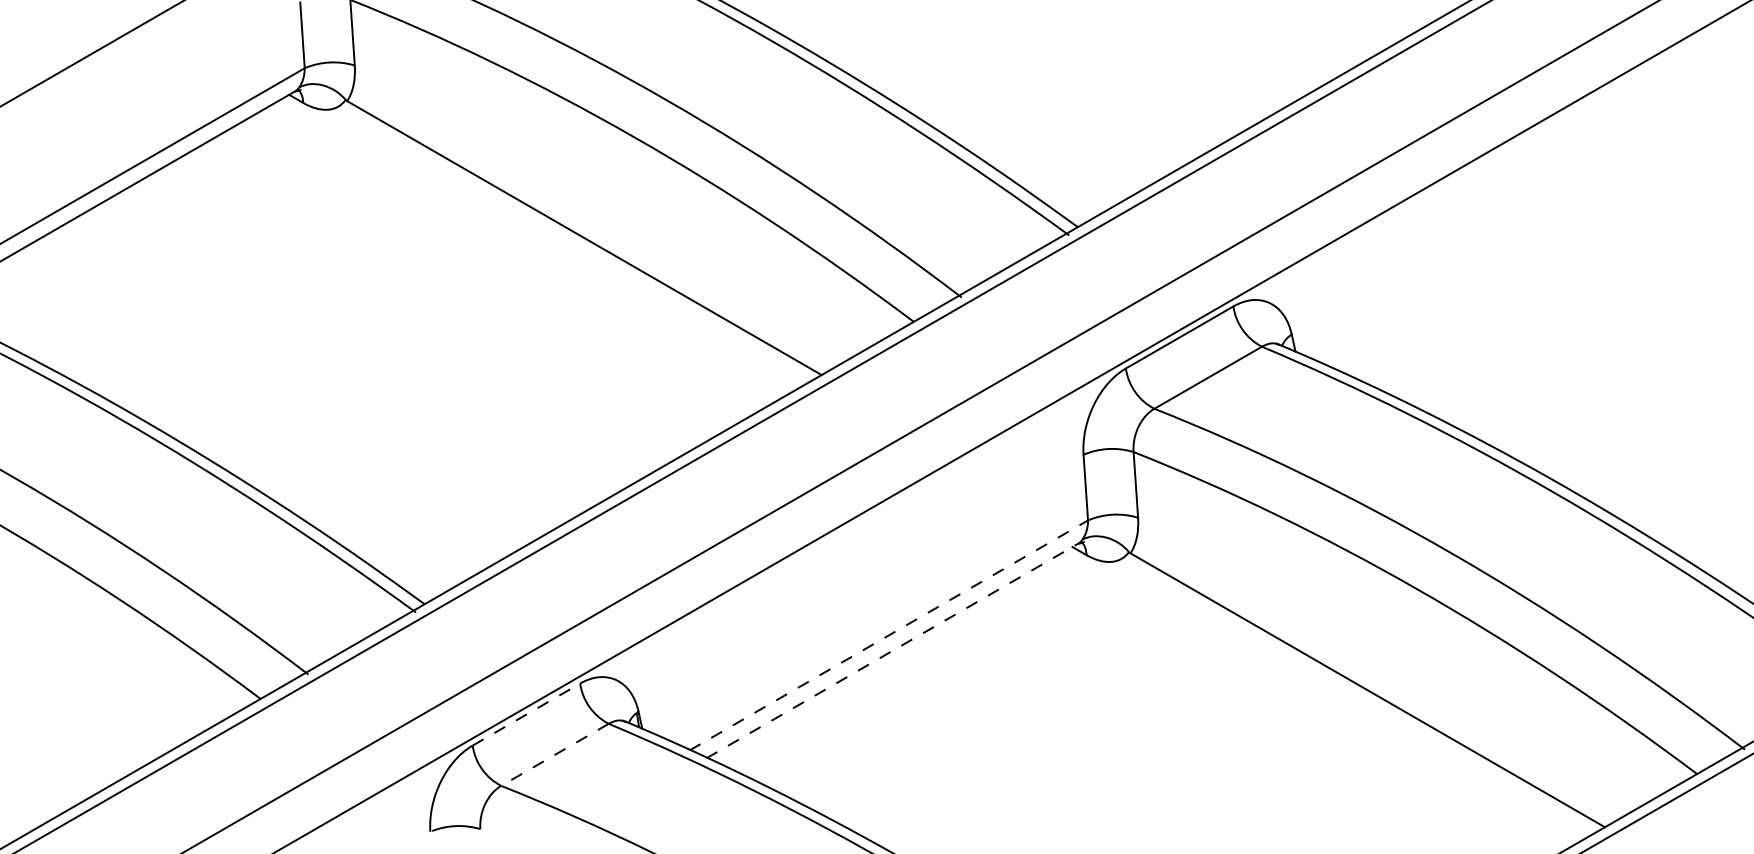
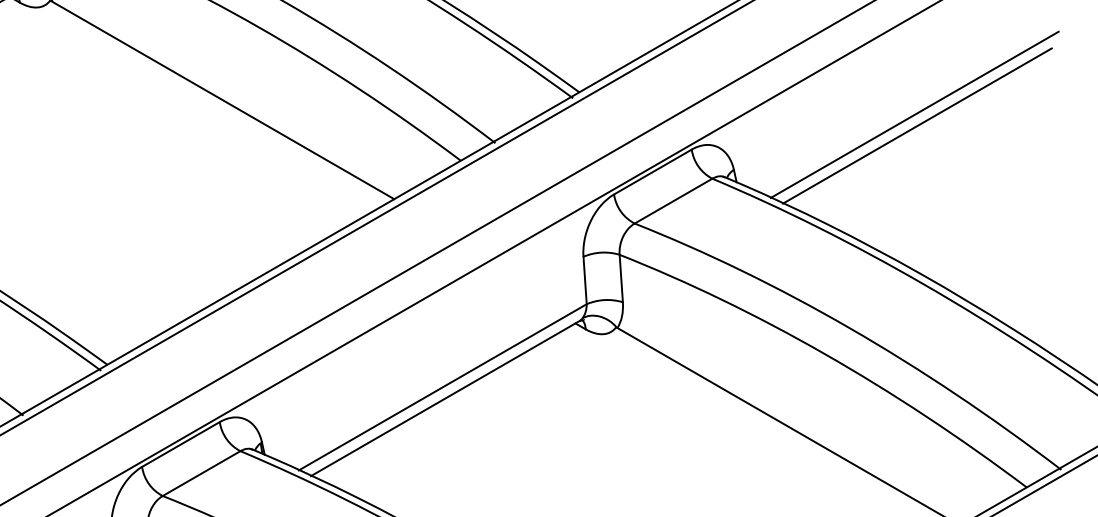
line: (1541, 258) -> (914, 114), added
line: (1545, 273) -> (917, 125), added
line: (889, 635) -> (443, 387), dashed -> solid
line: (892, 650) -> (445, 398), dashed -> solid
line: (526, 714) -> (181, 444), dashed -> solid
line: (554, 755) -> (201, 474), dashed -> solid

